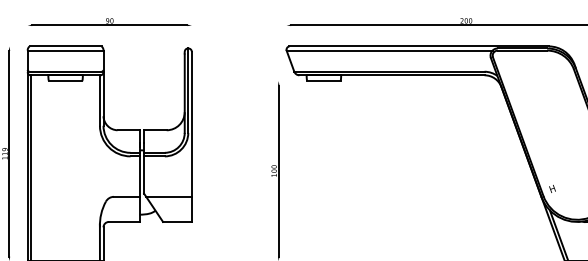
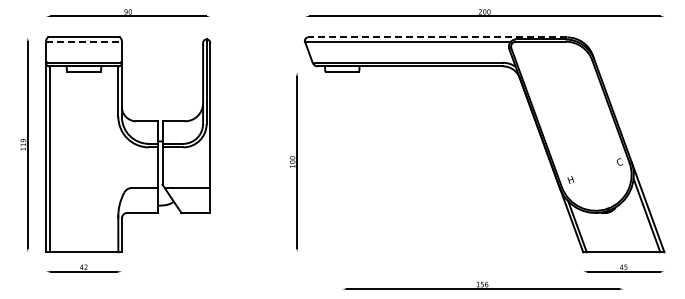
line: (419, 46) -> (437, 37), solid -> dashed
line: (65, 50) -> (83, 41), solid -> dashed

